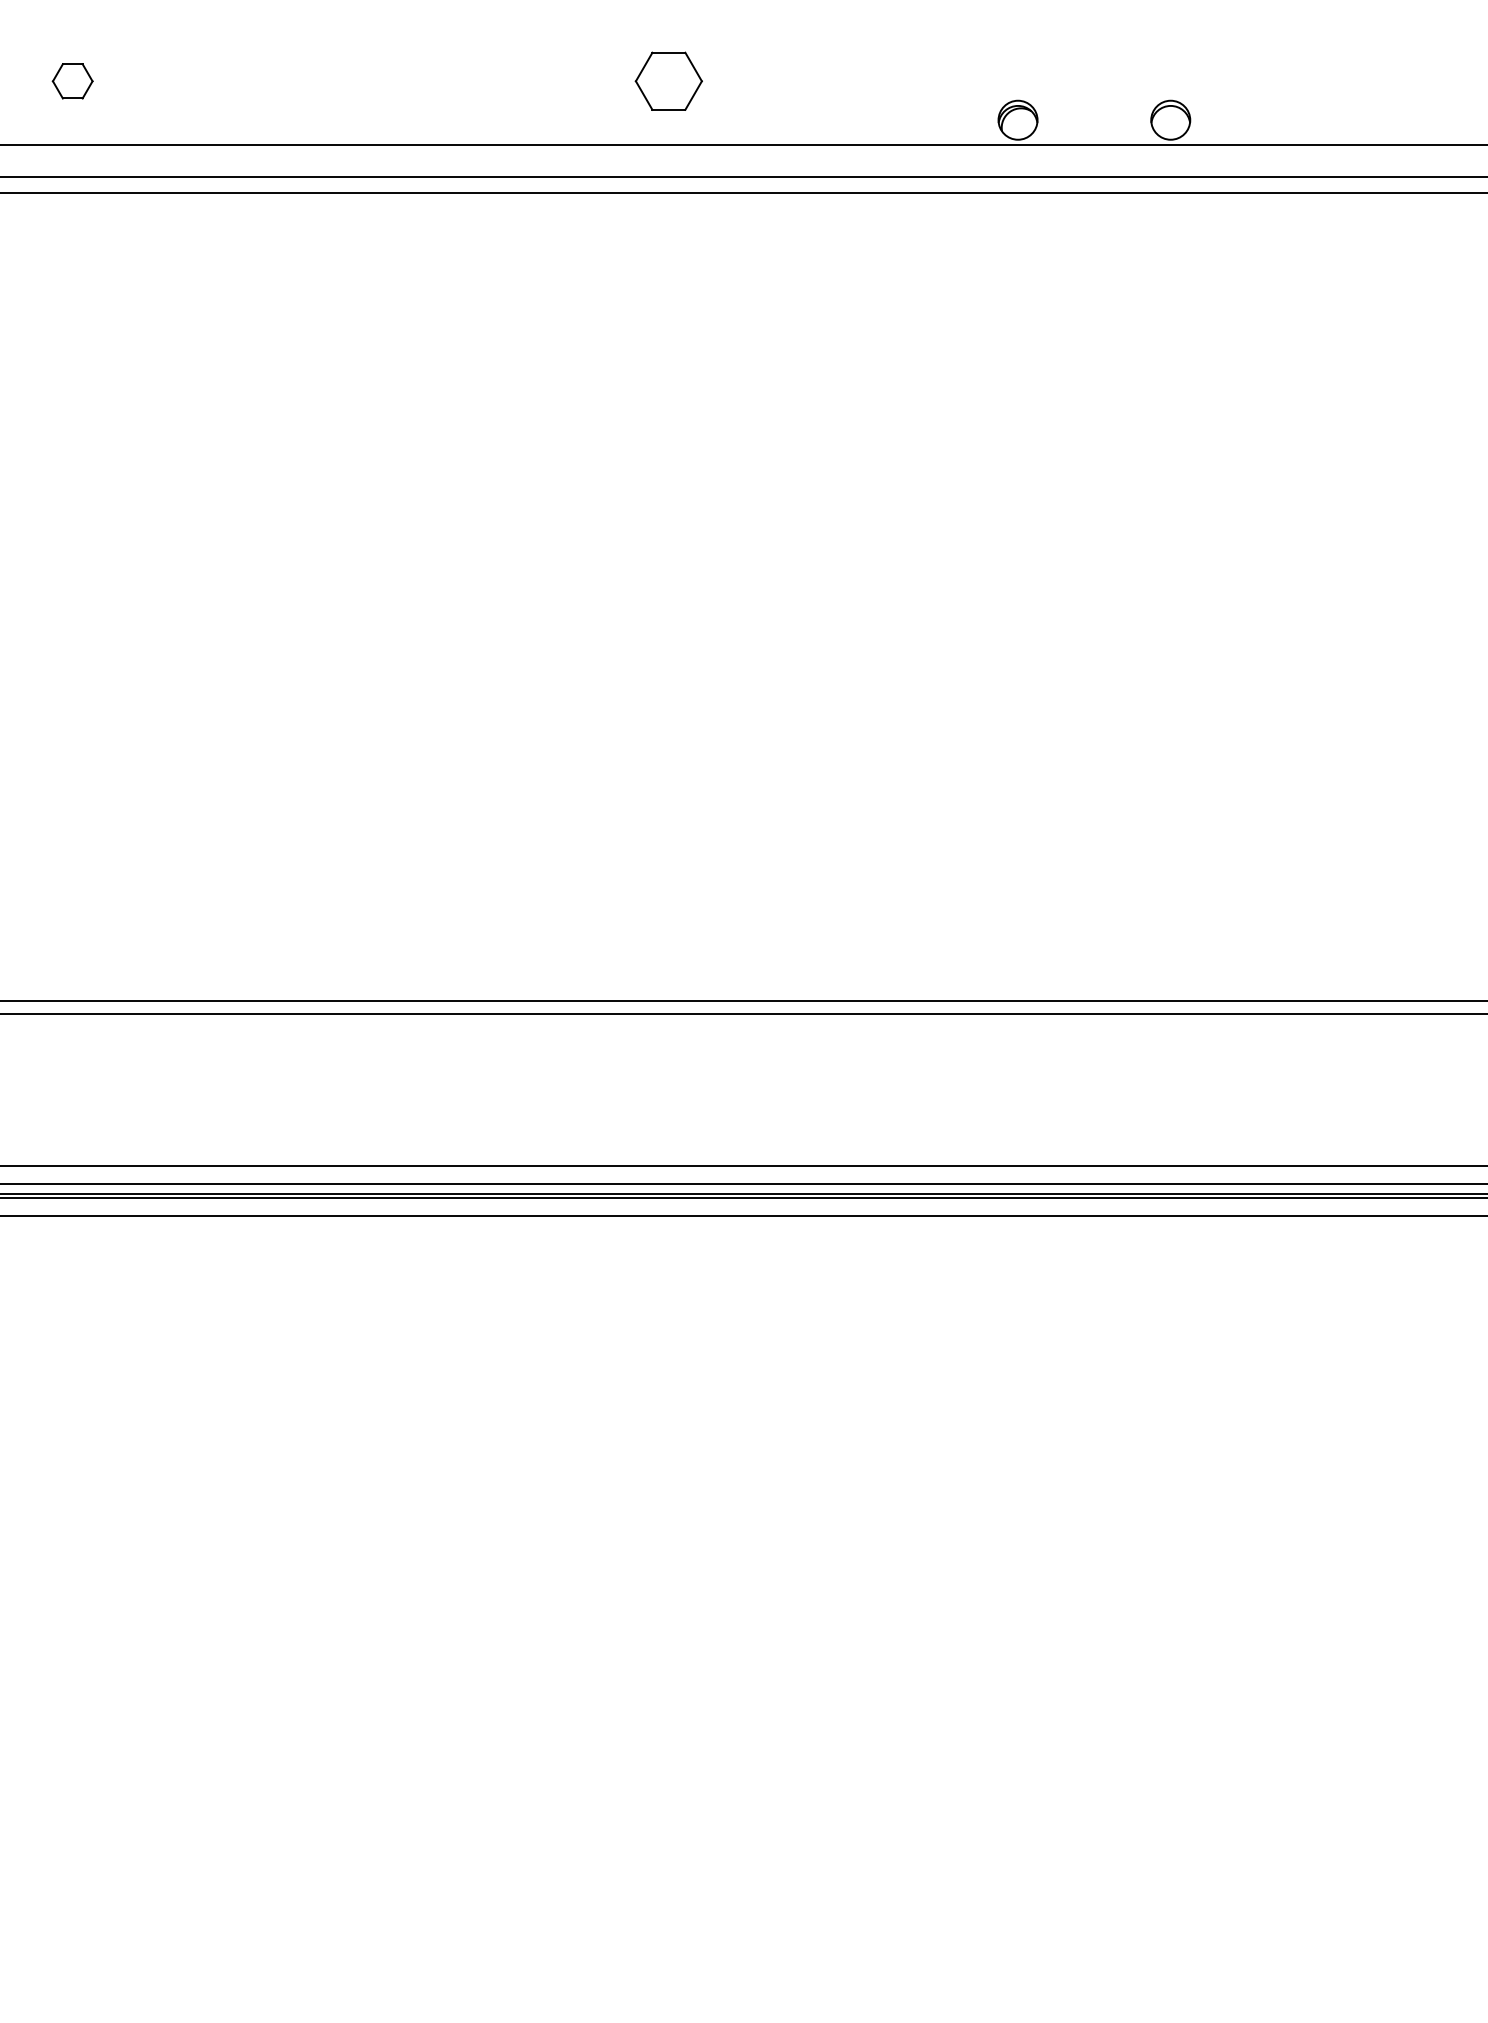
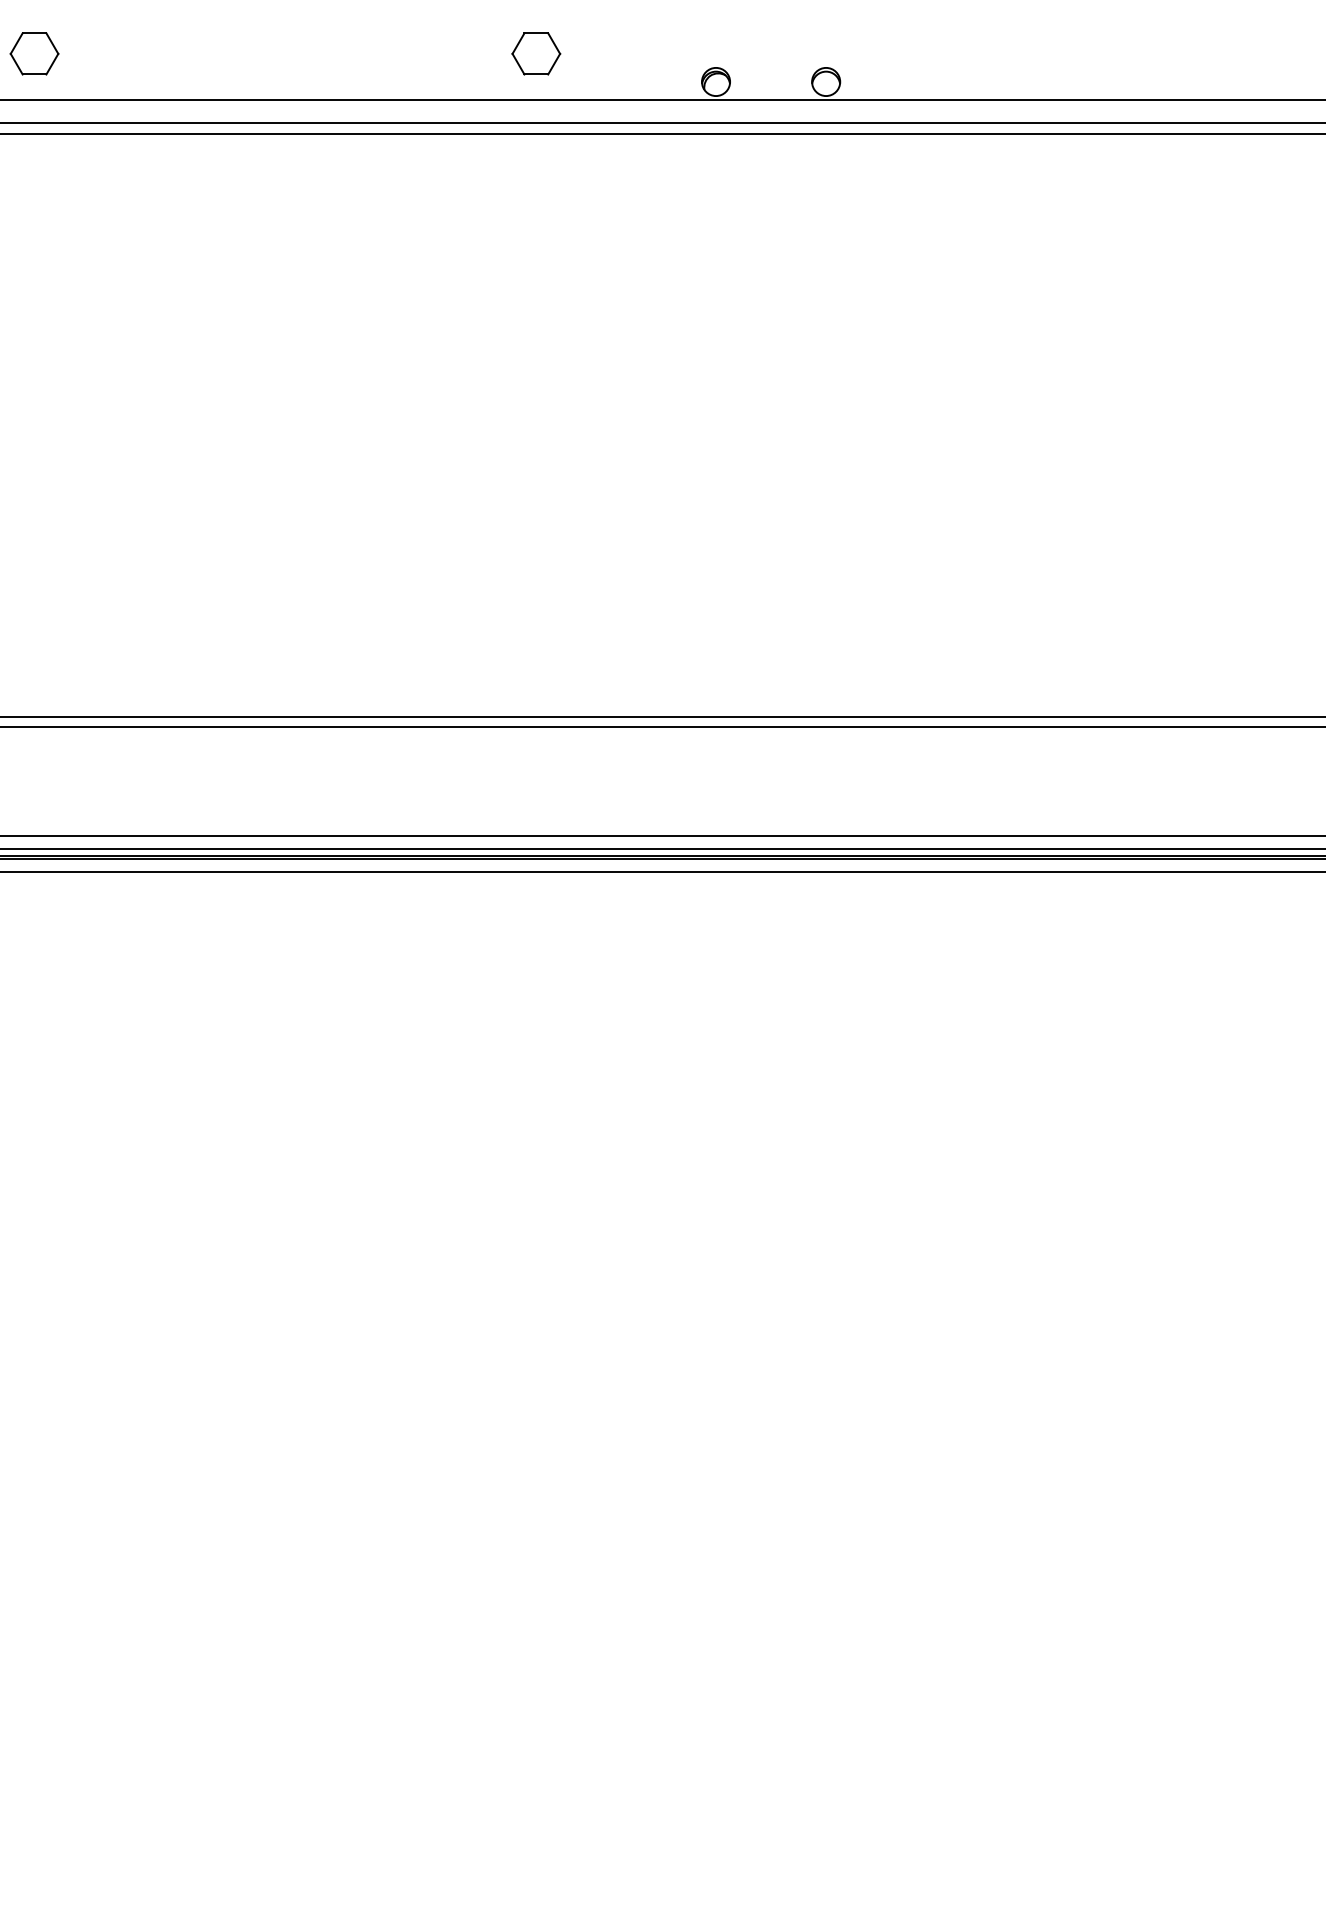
part: (72, 80) -> (34, 53), size x1.67
part: (669, 80) -> (536, 53), moved

